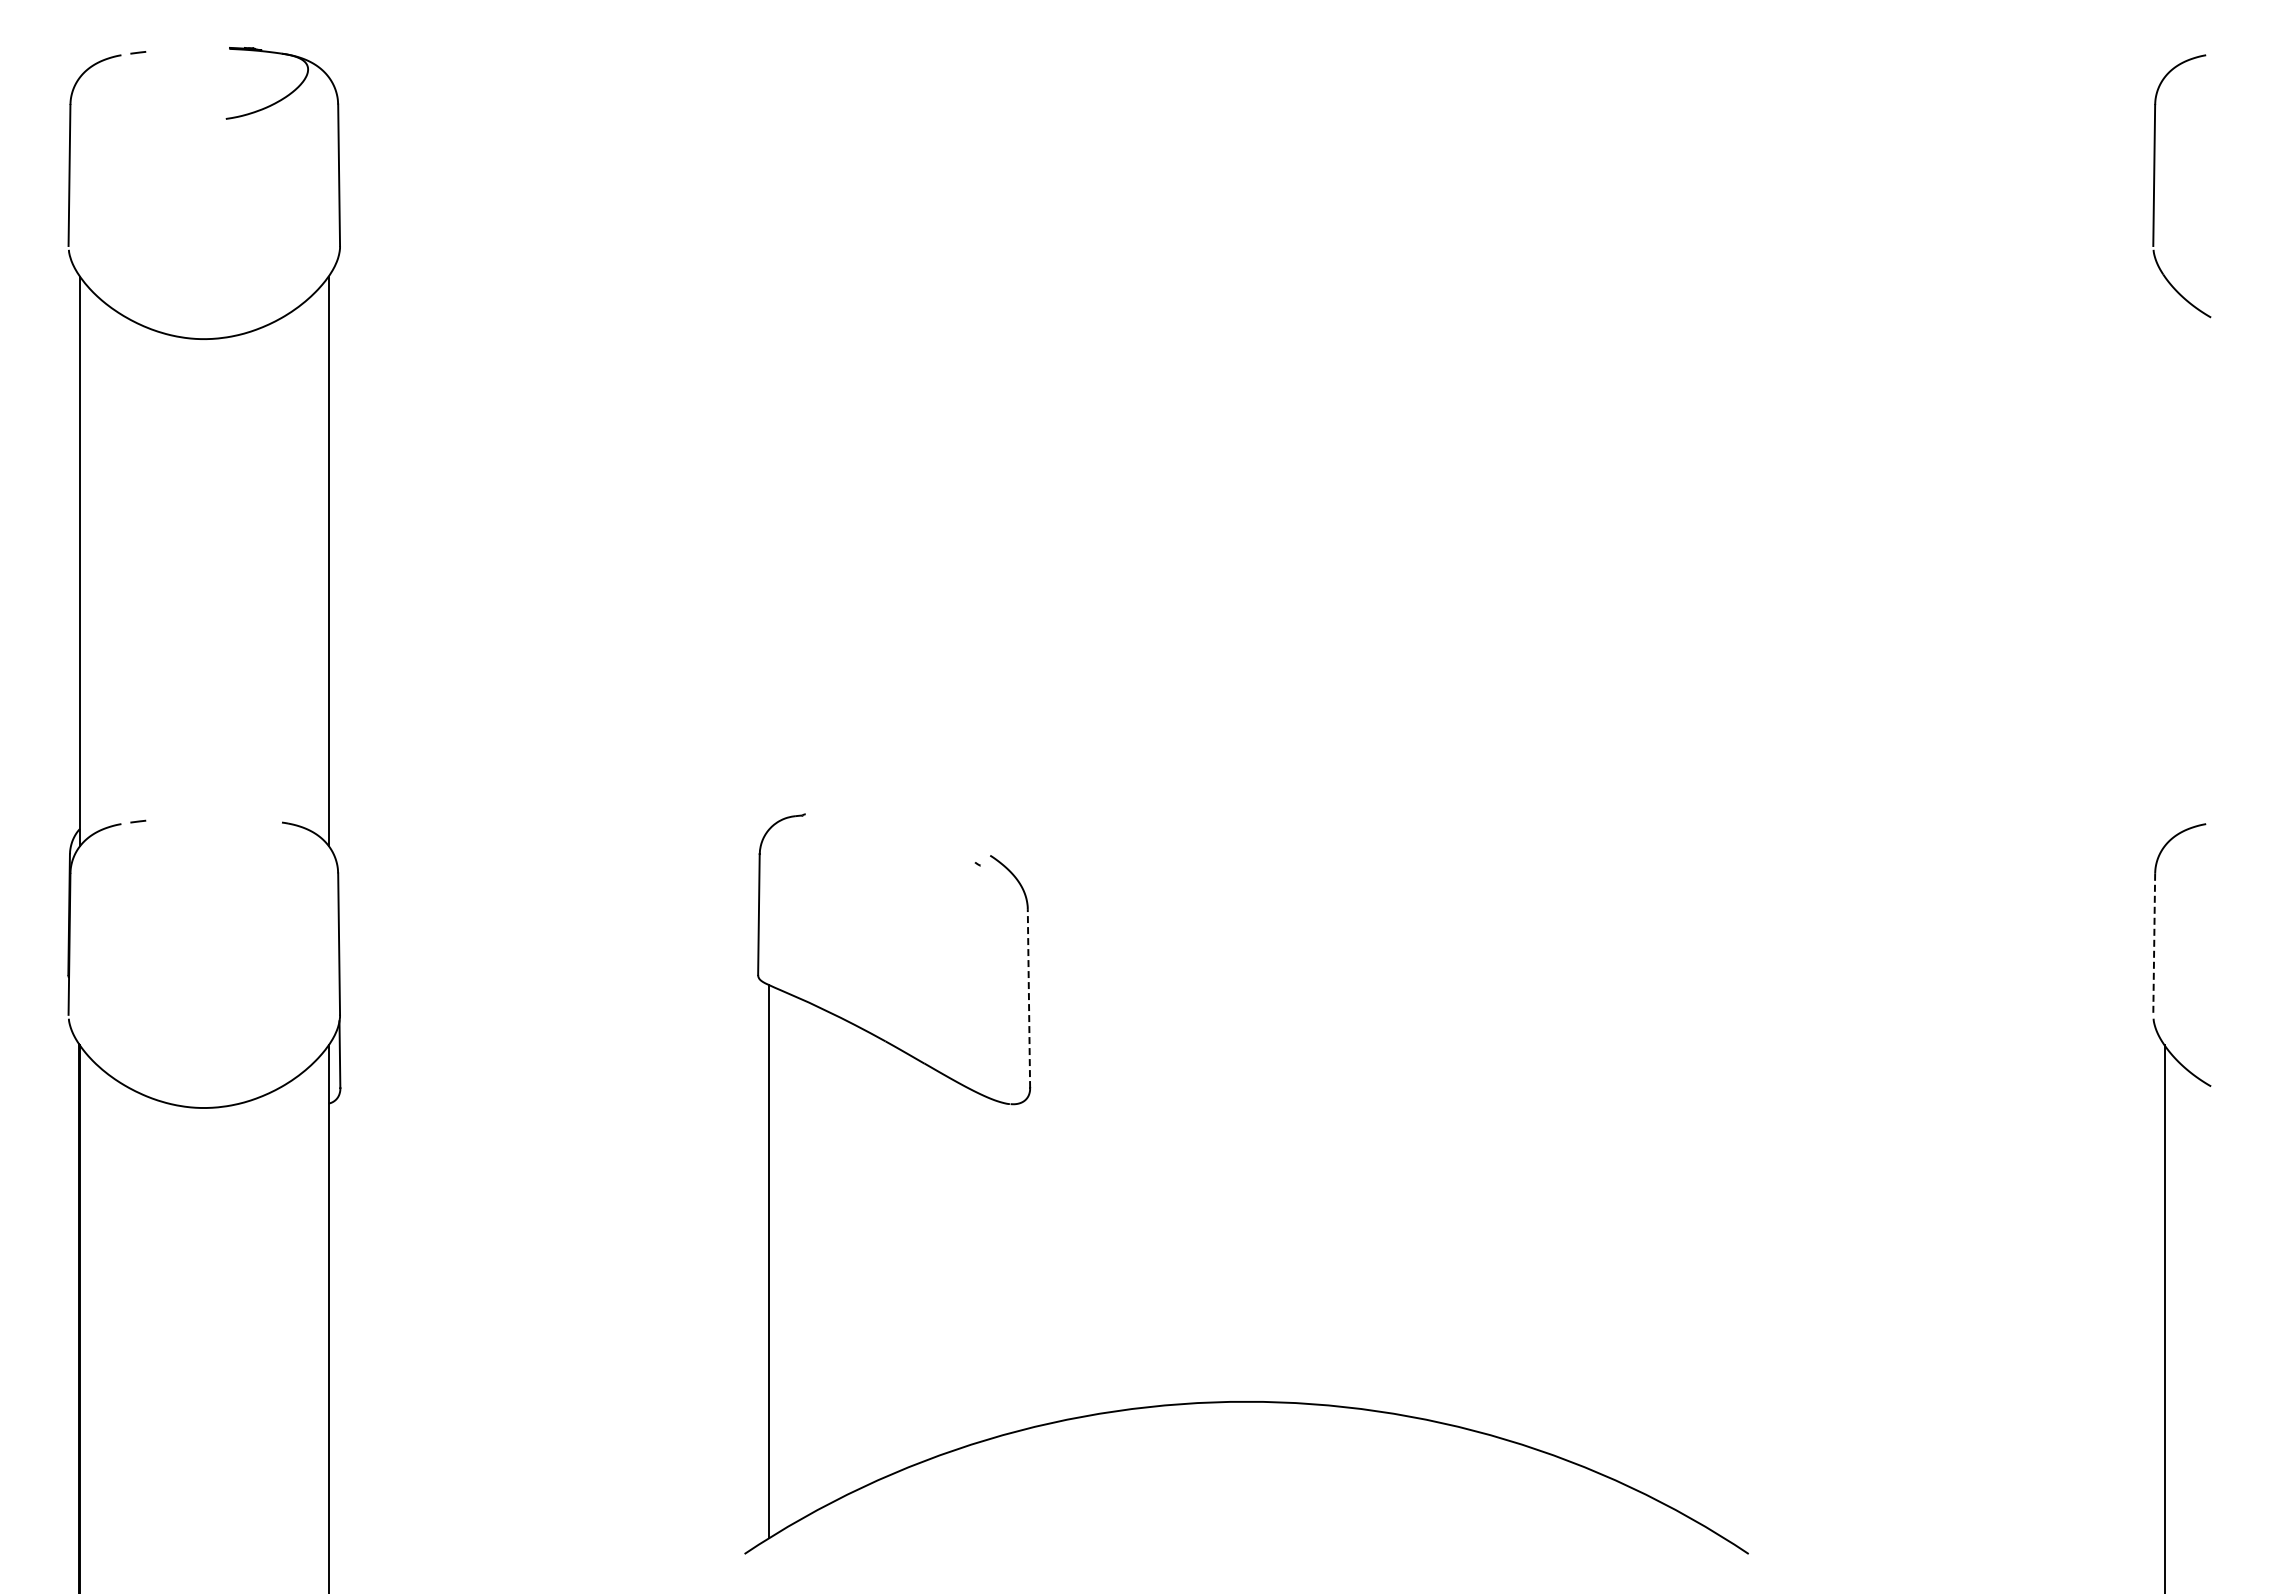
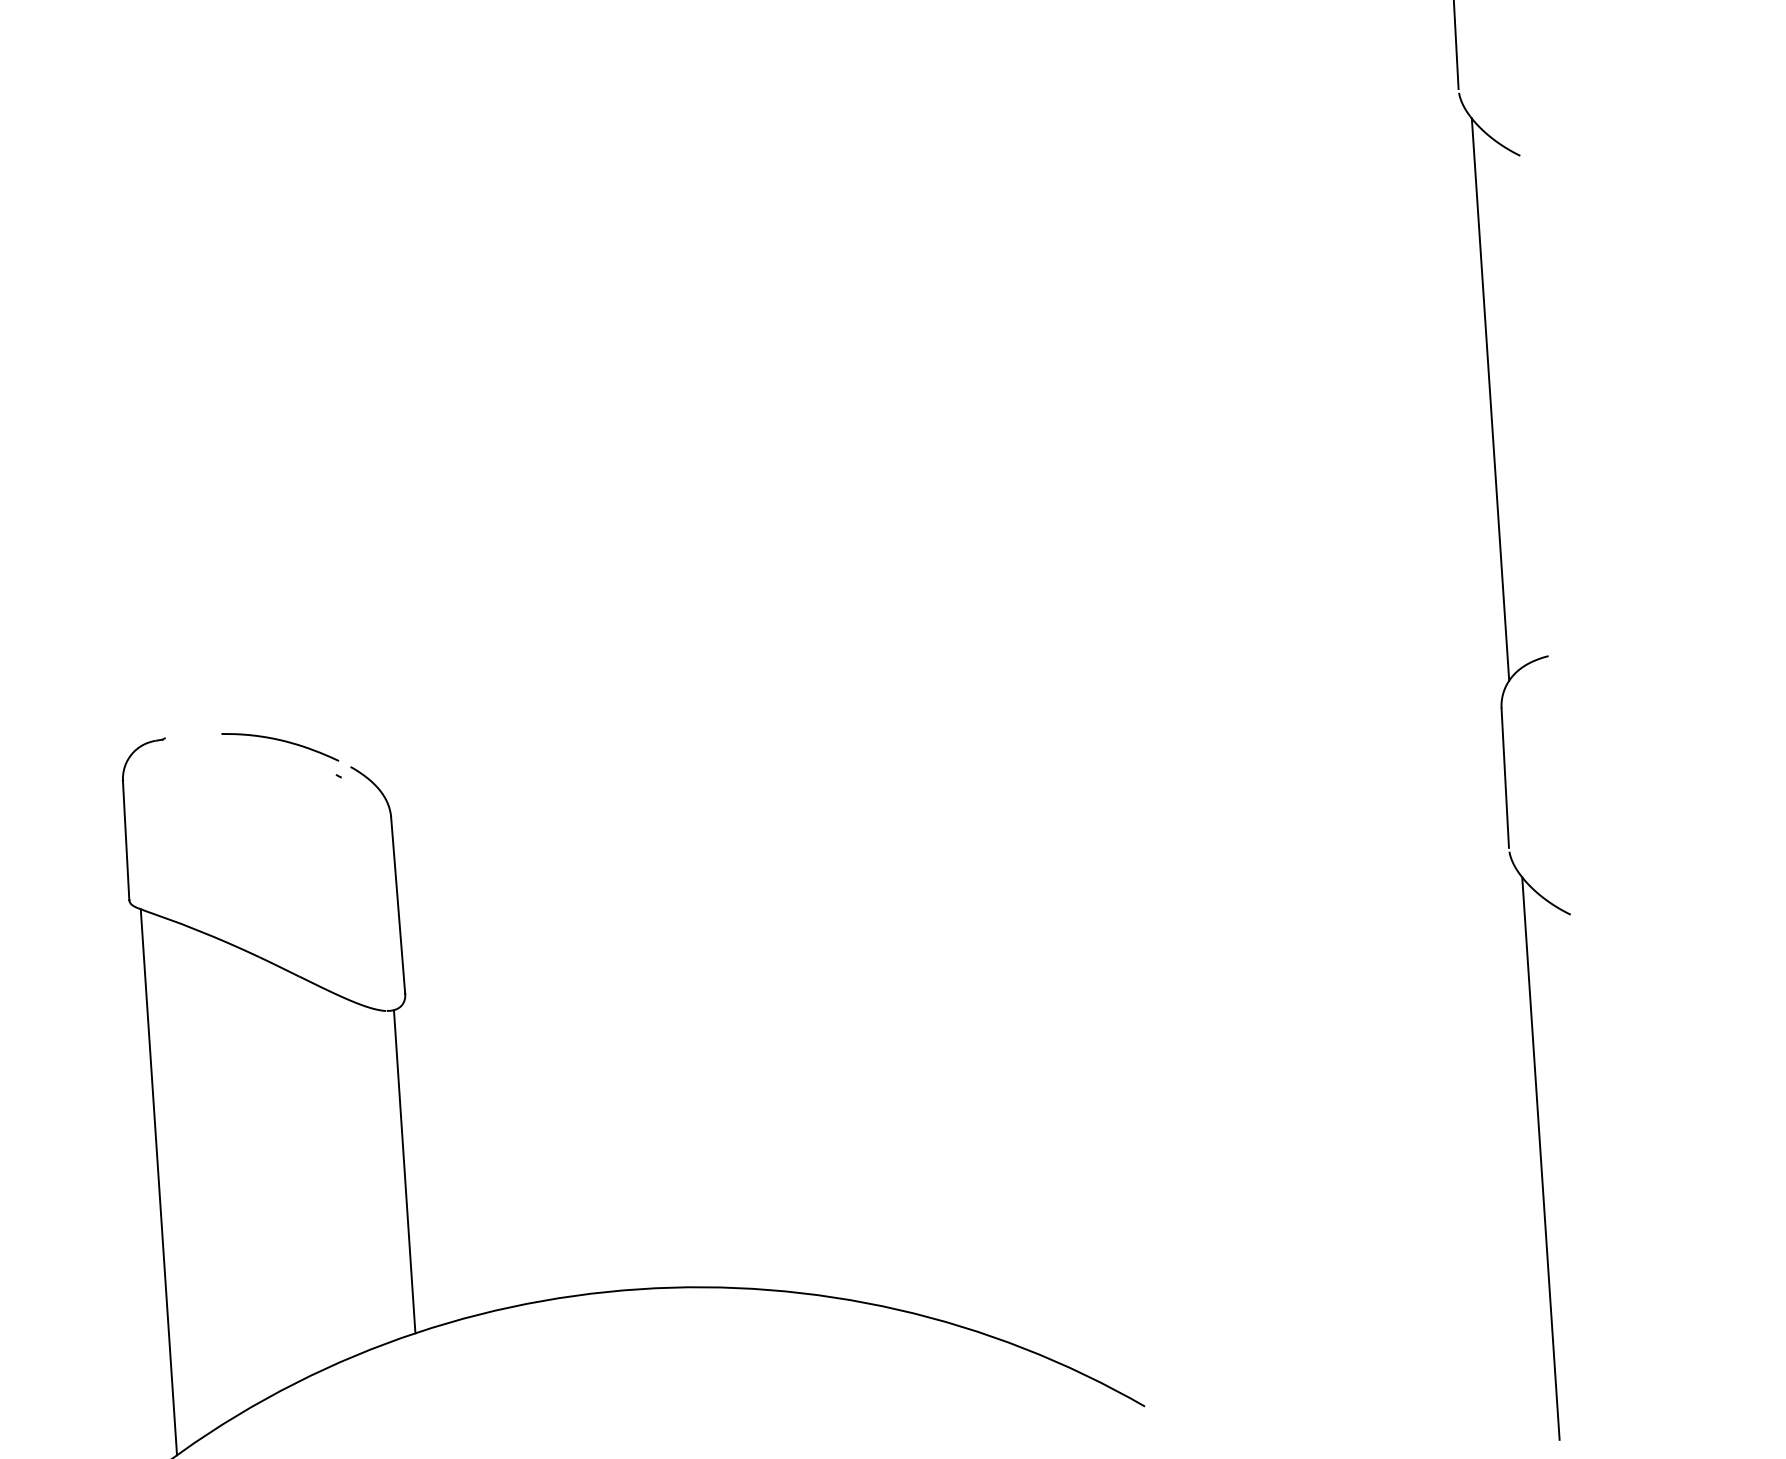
line: (2164, 561) -> (1490, 399), added
curve: (922, 825) -> (281, 741), added
line: (2154, 944) -> (1505, 778), dashed -> solid
line: (1028, 998) -> (397, 905), dashed -> solid
line: (1017, 1267) -> (404, 1171), added

